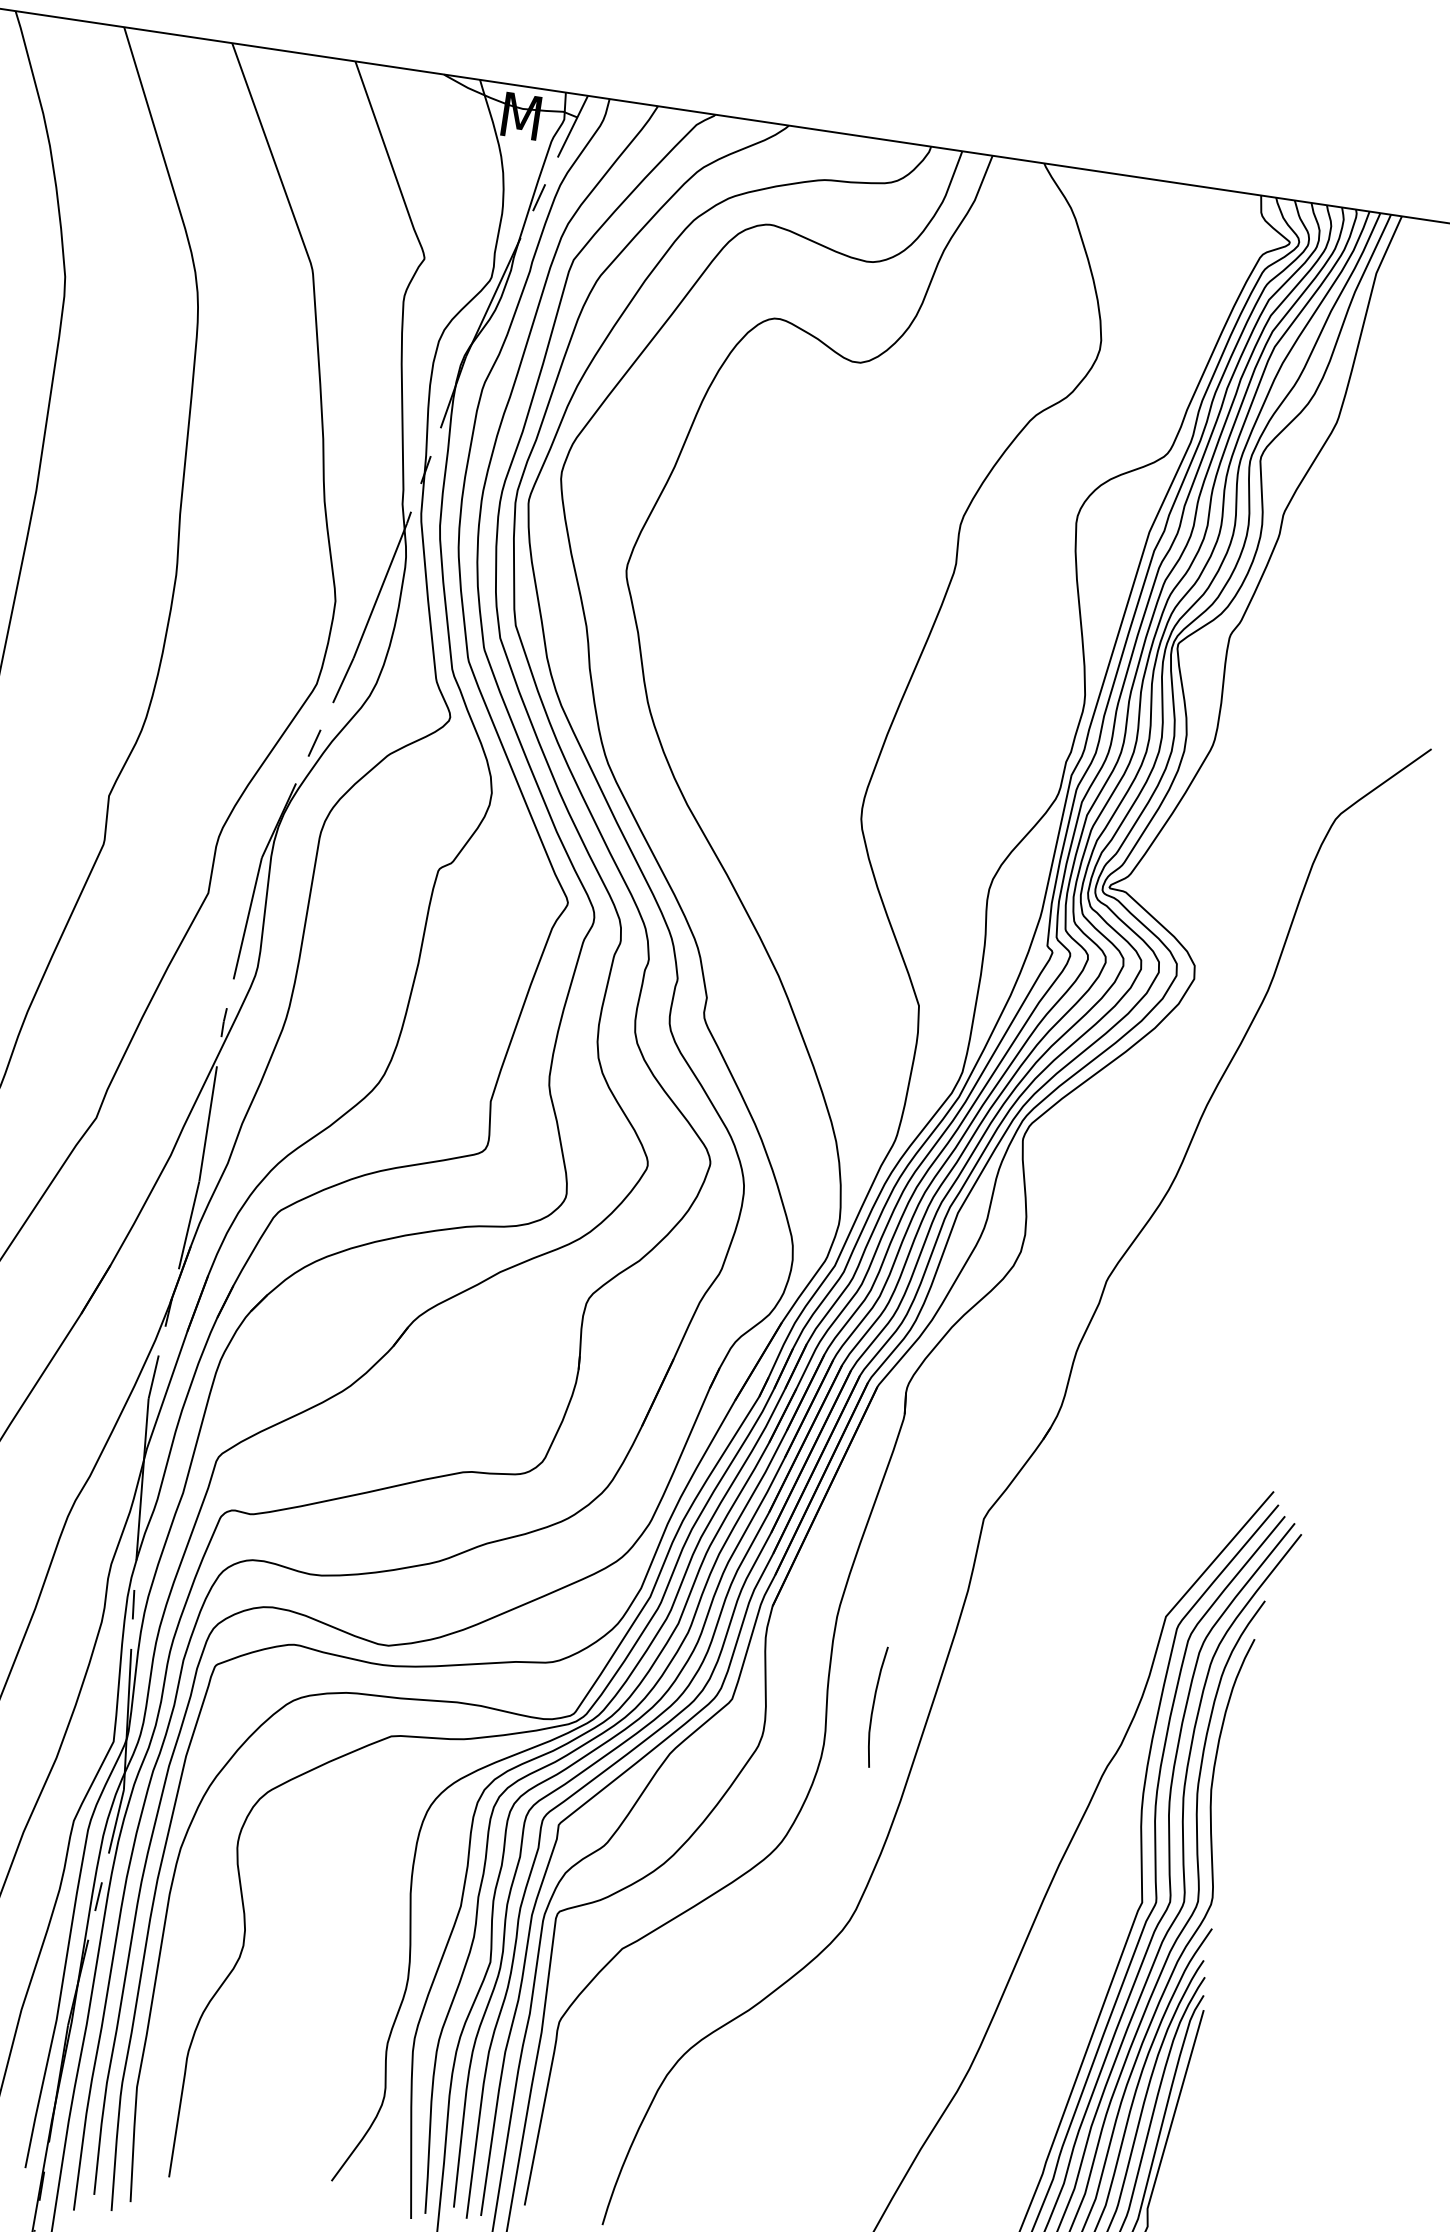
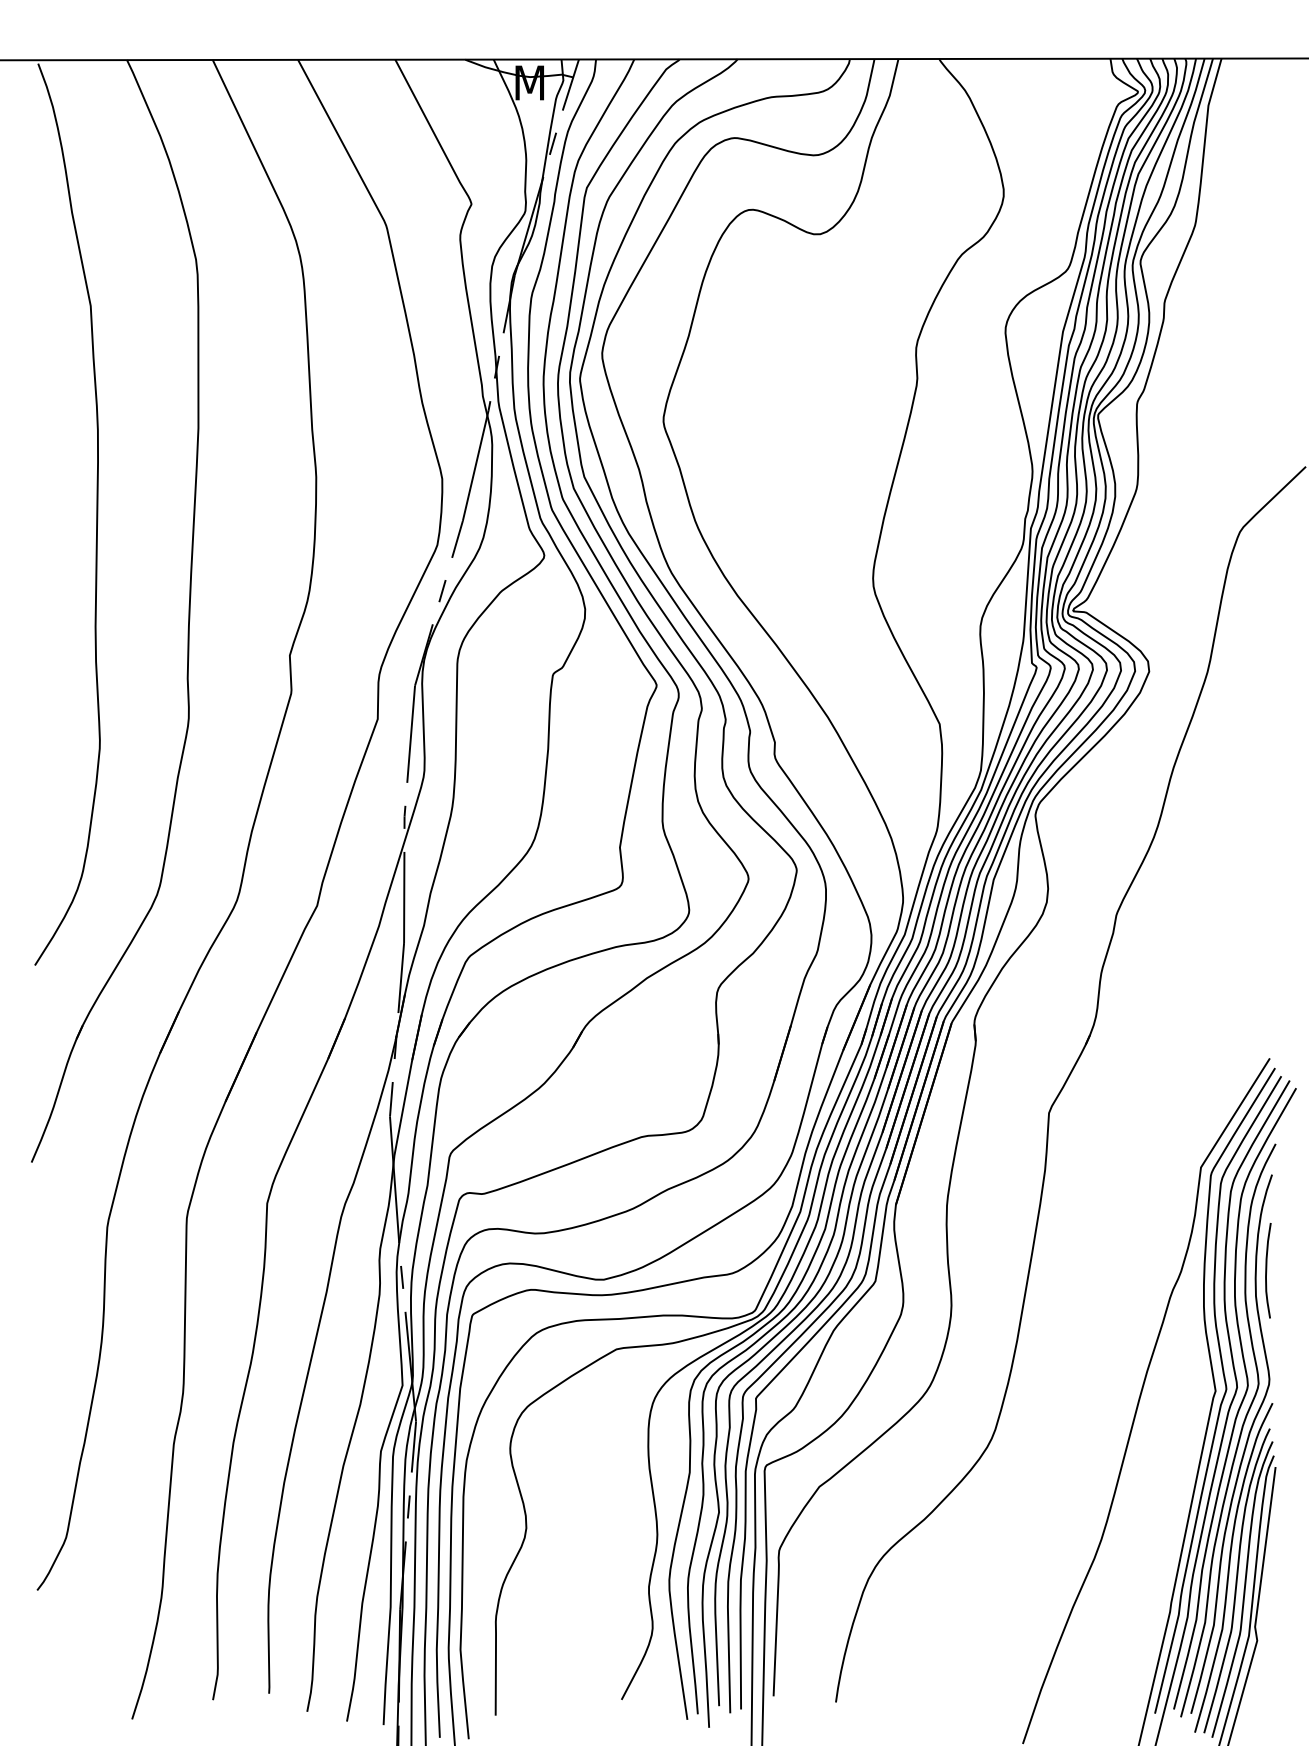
curve: (874, 1706) -> (1267, 1270), moved

